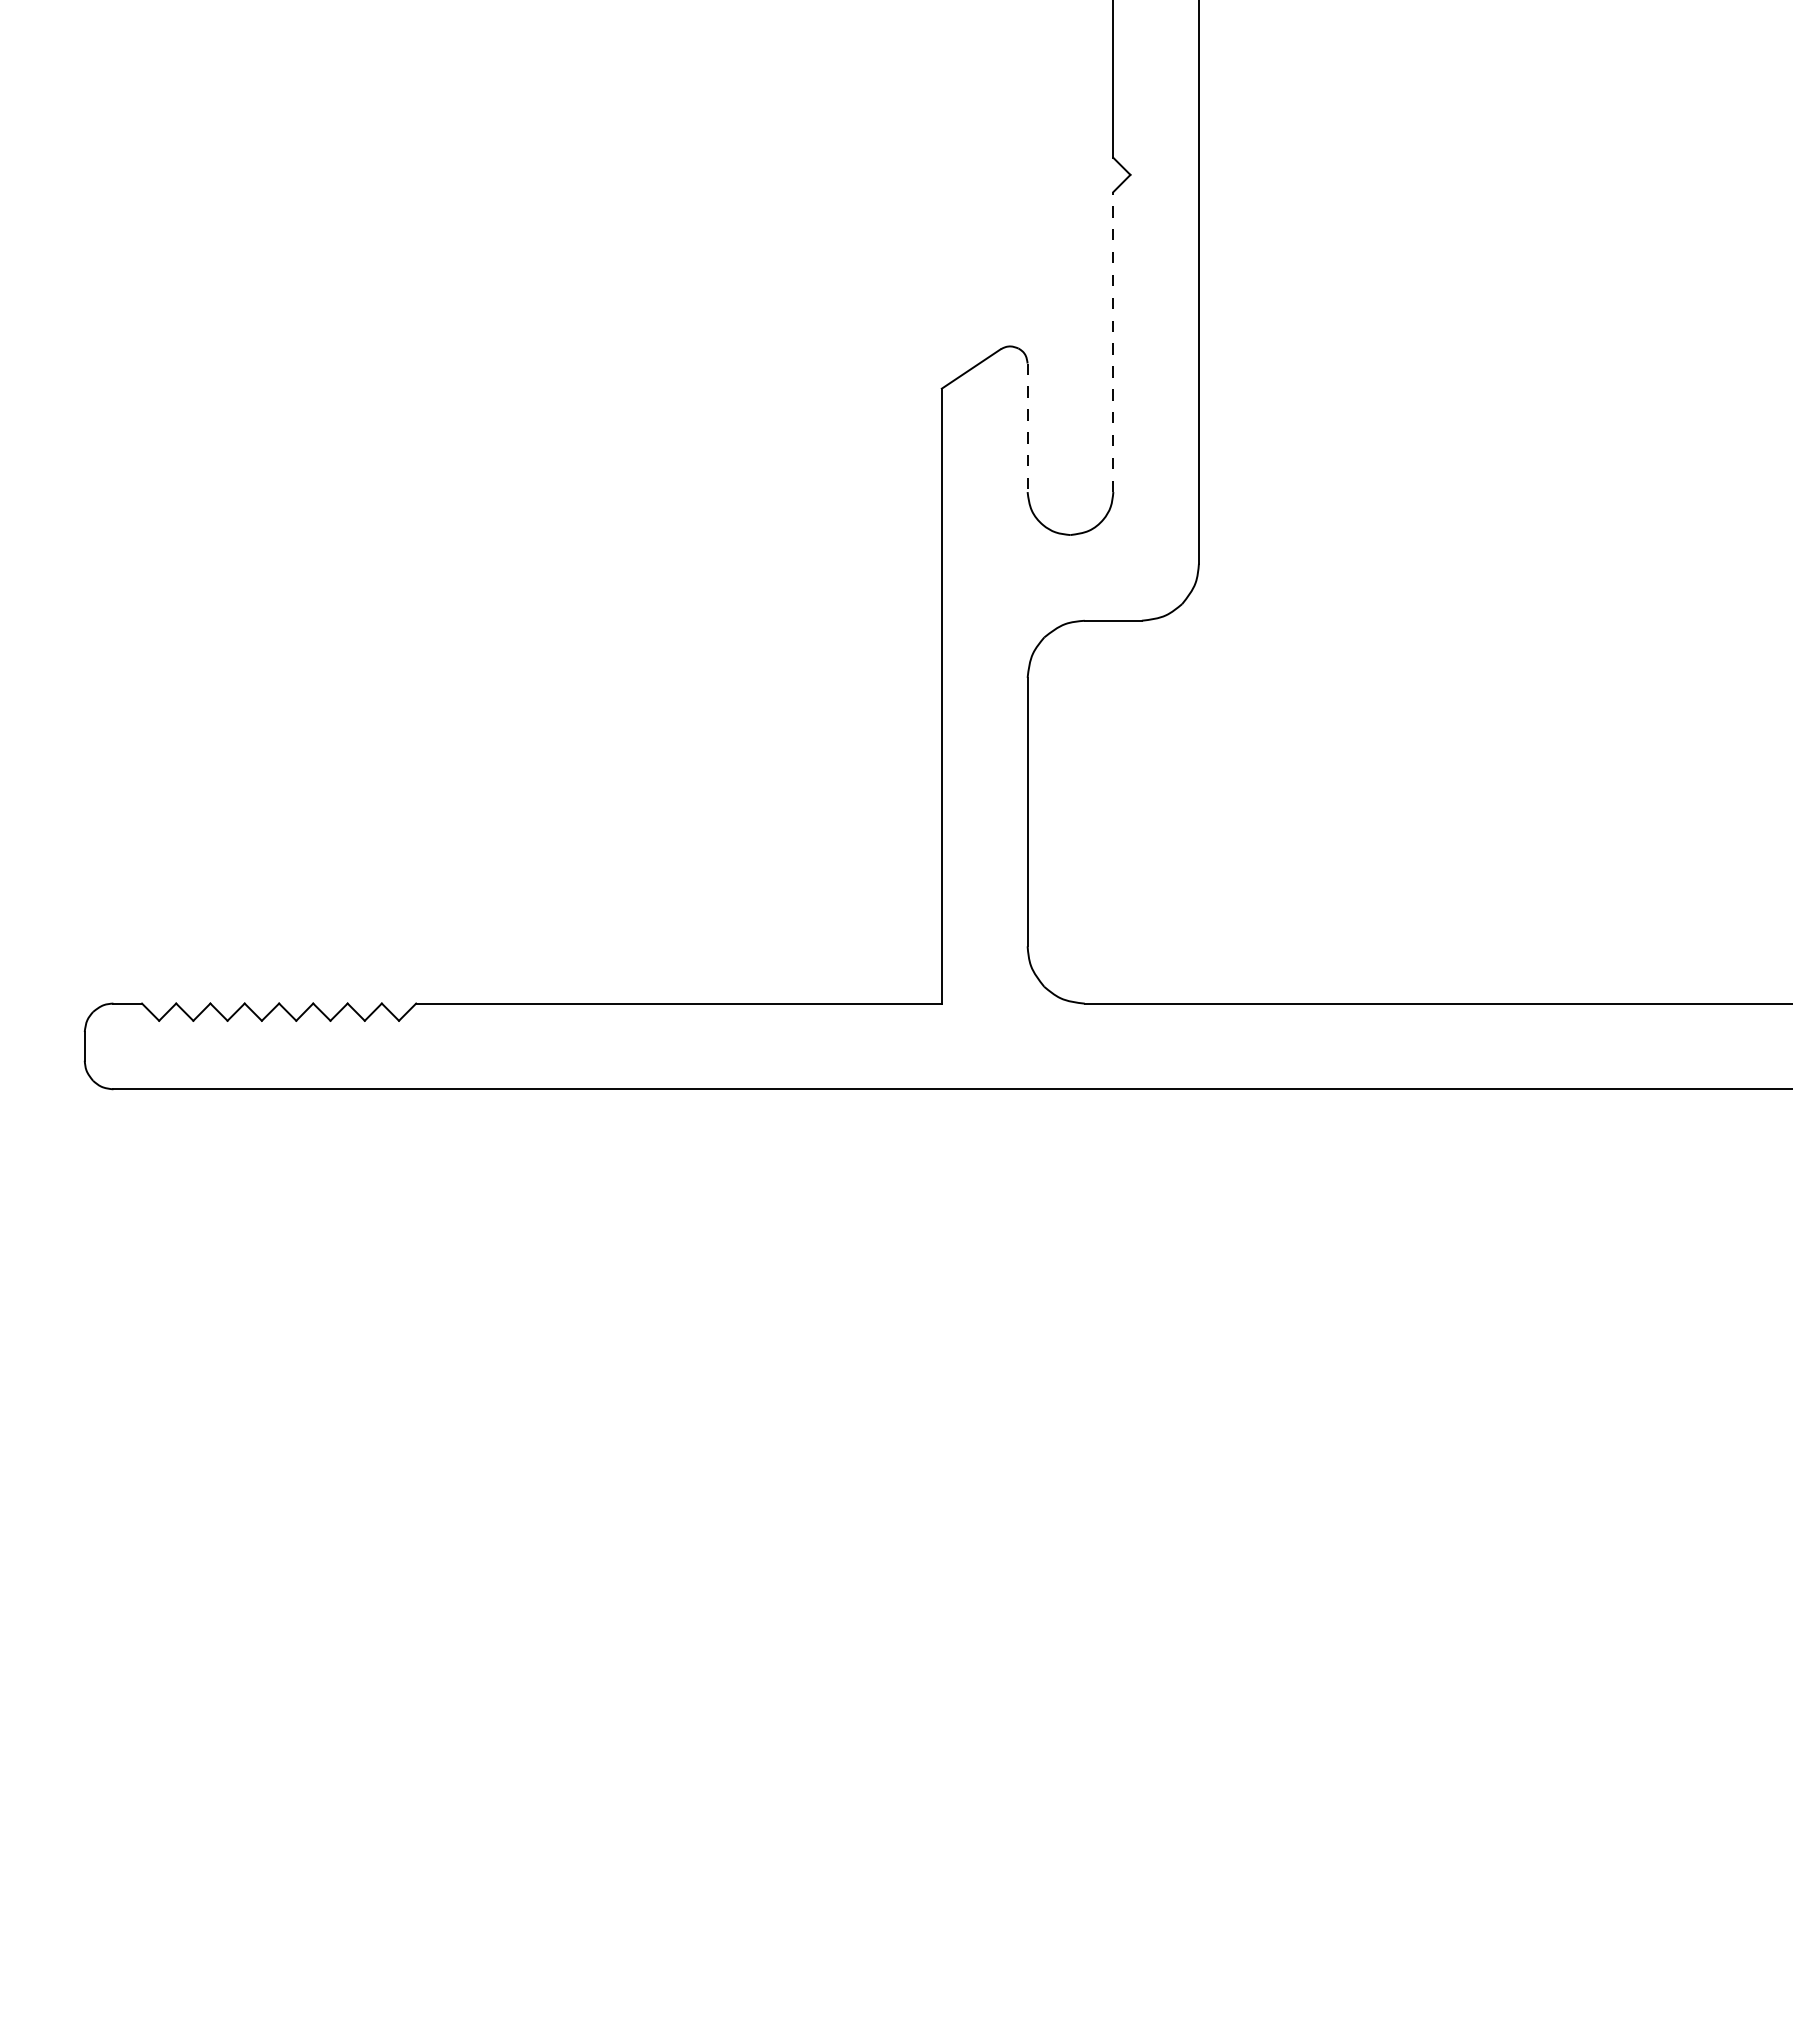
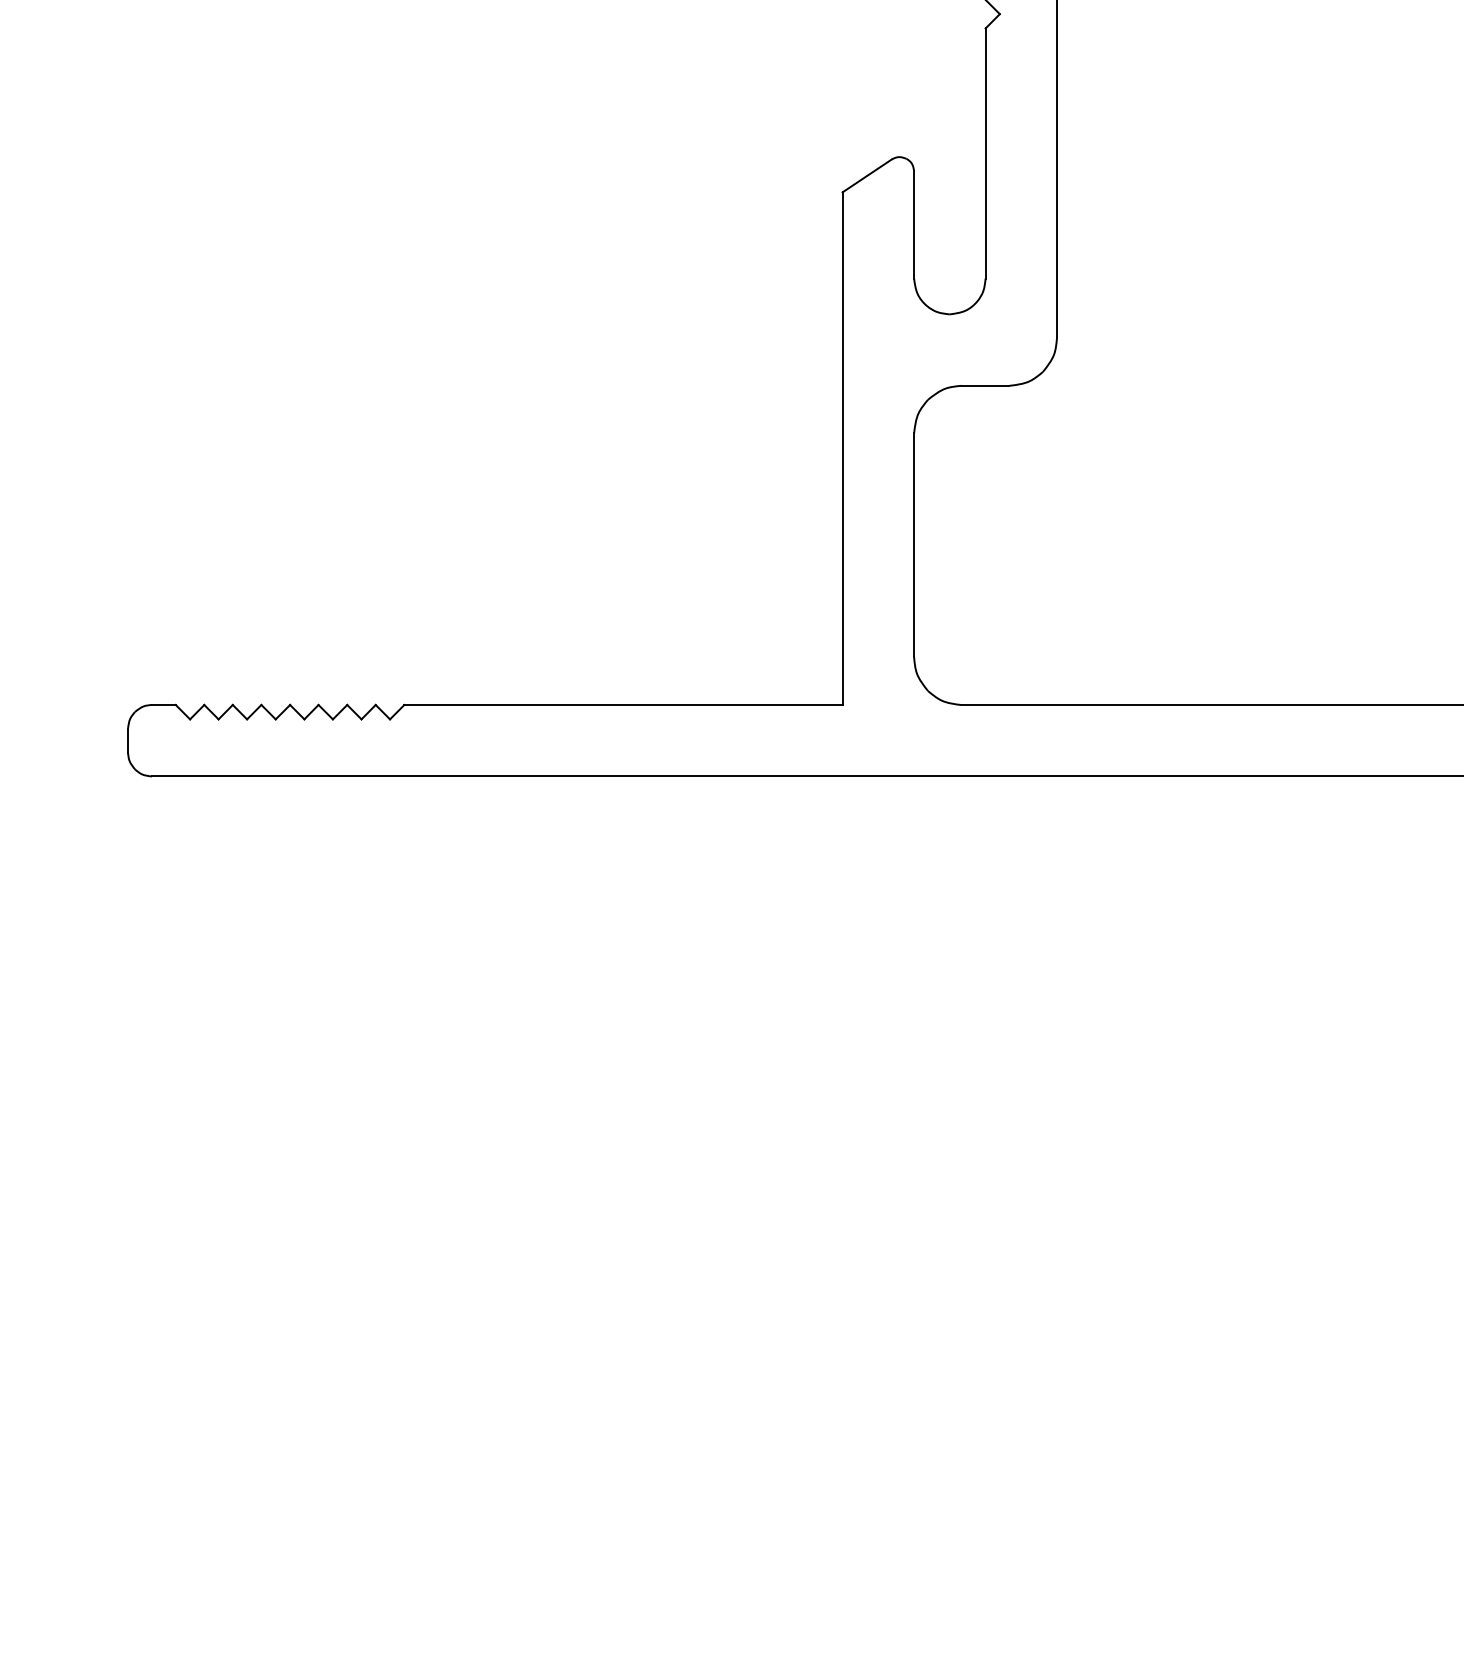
line: (1113, 341) -> (985, 153), dashed -> solid
line: (1027, 428) -> (914, 225), dashed -> solid

